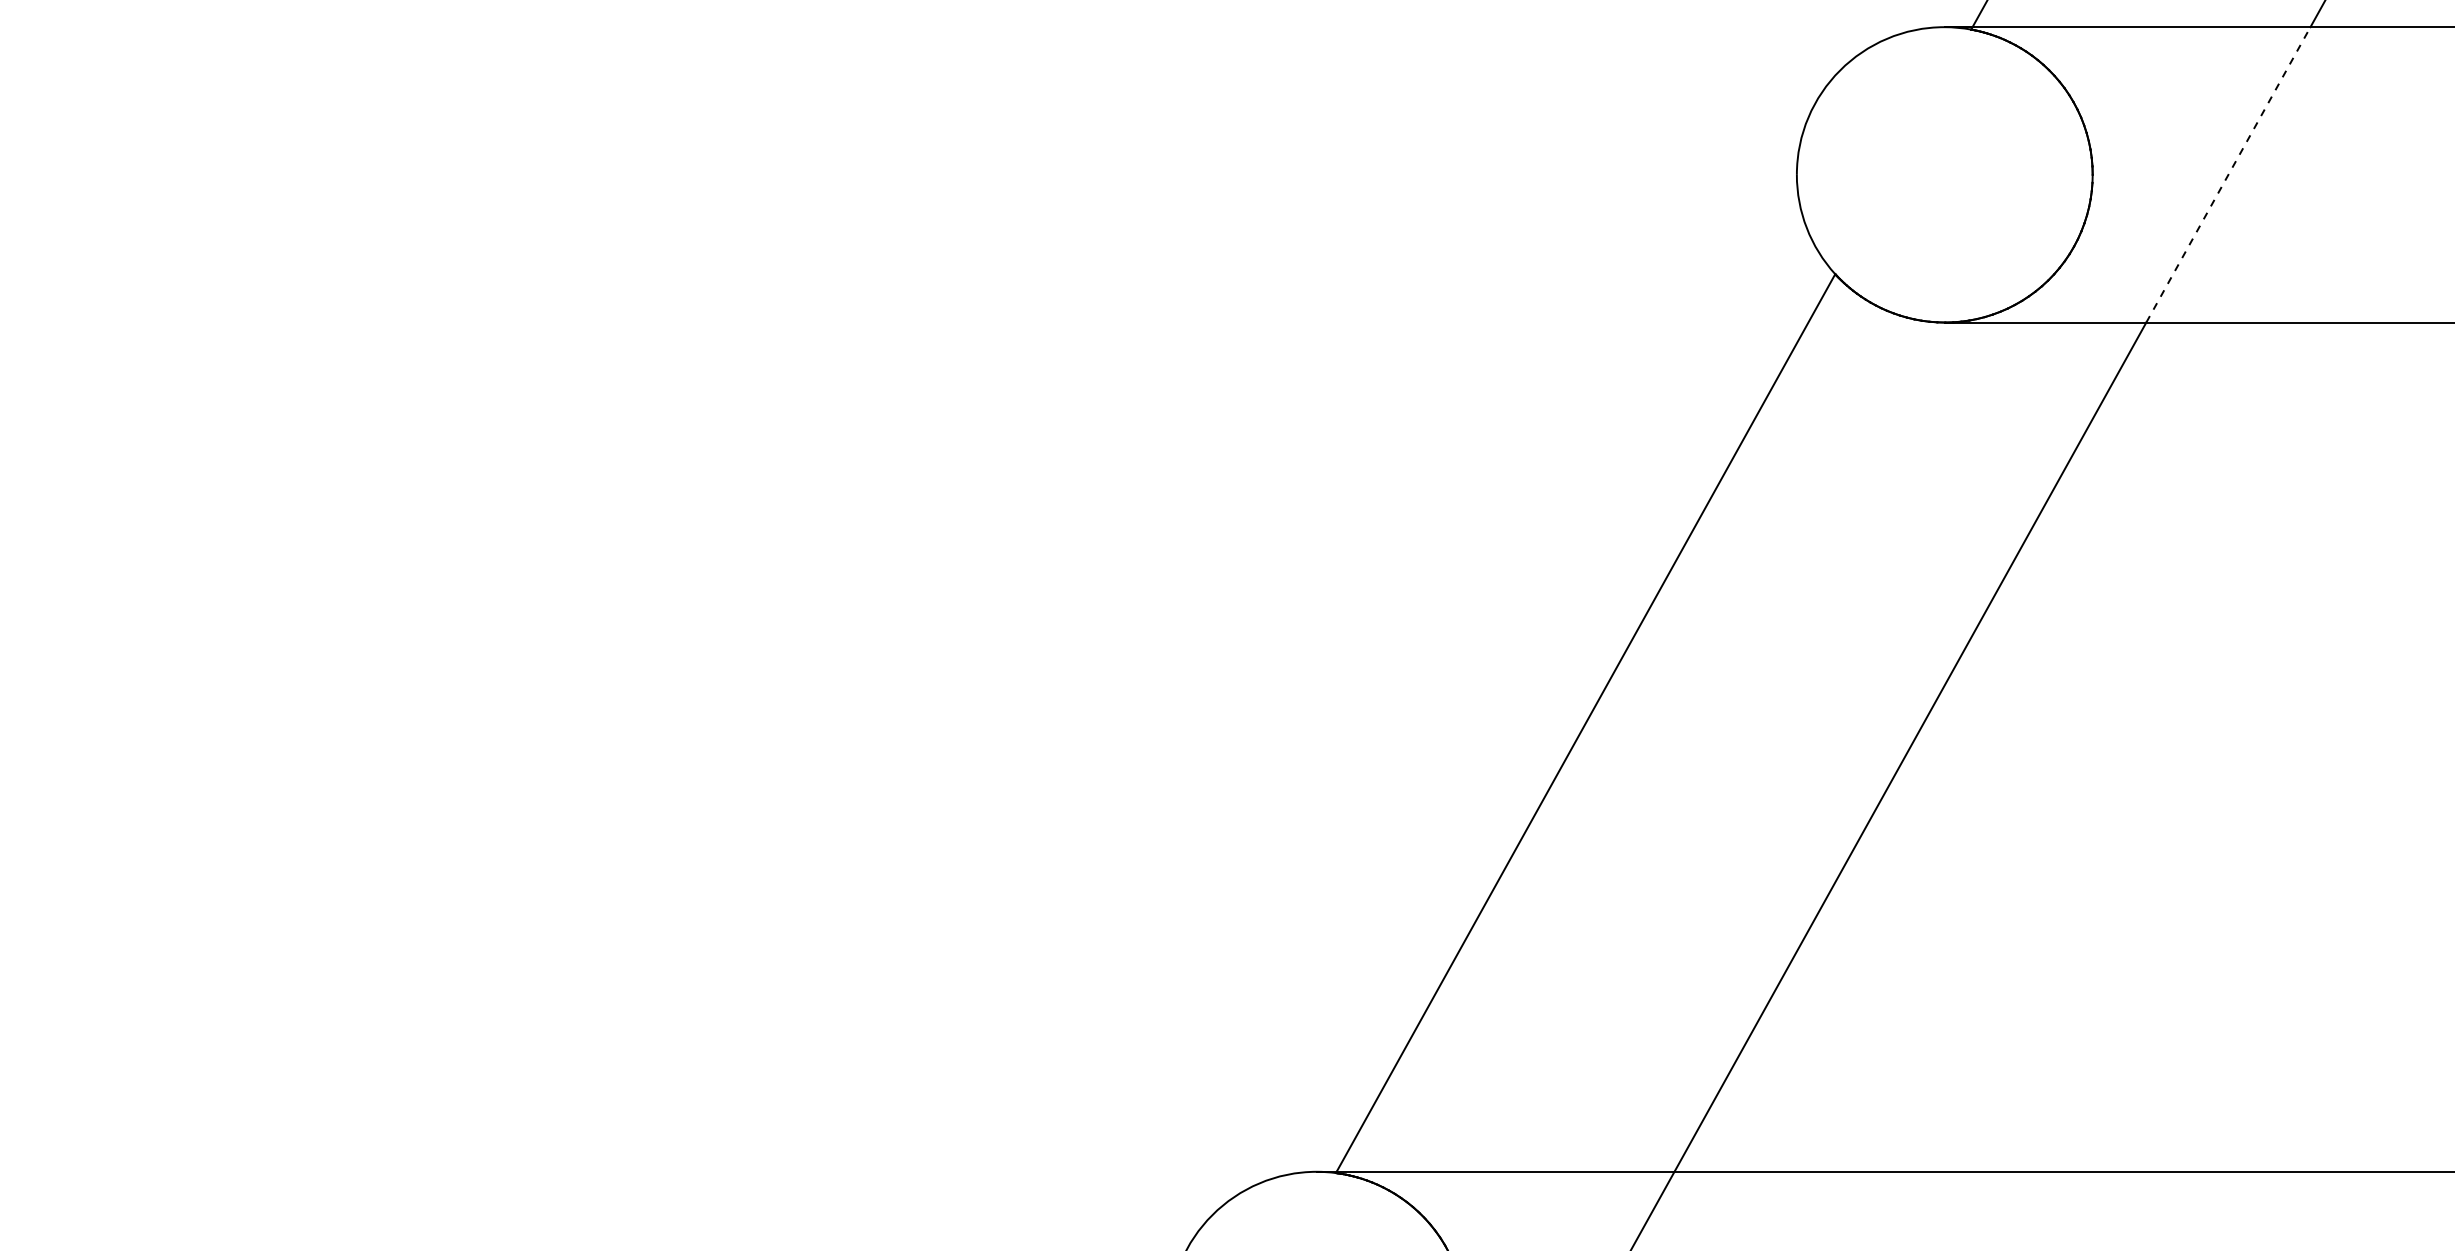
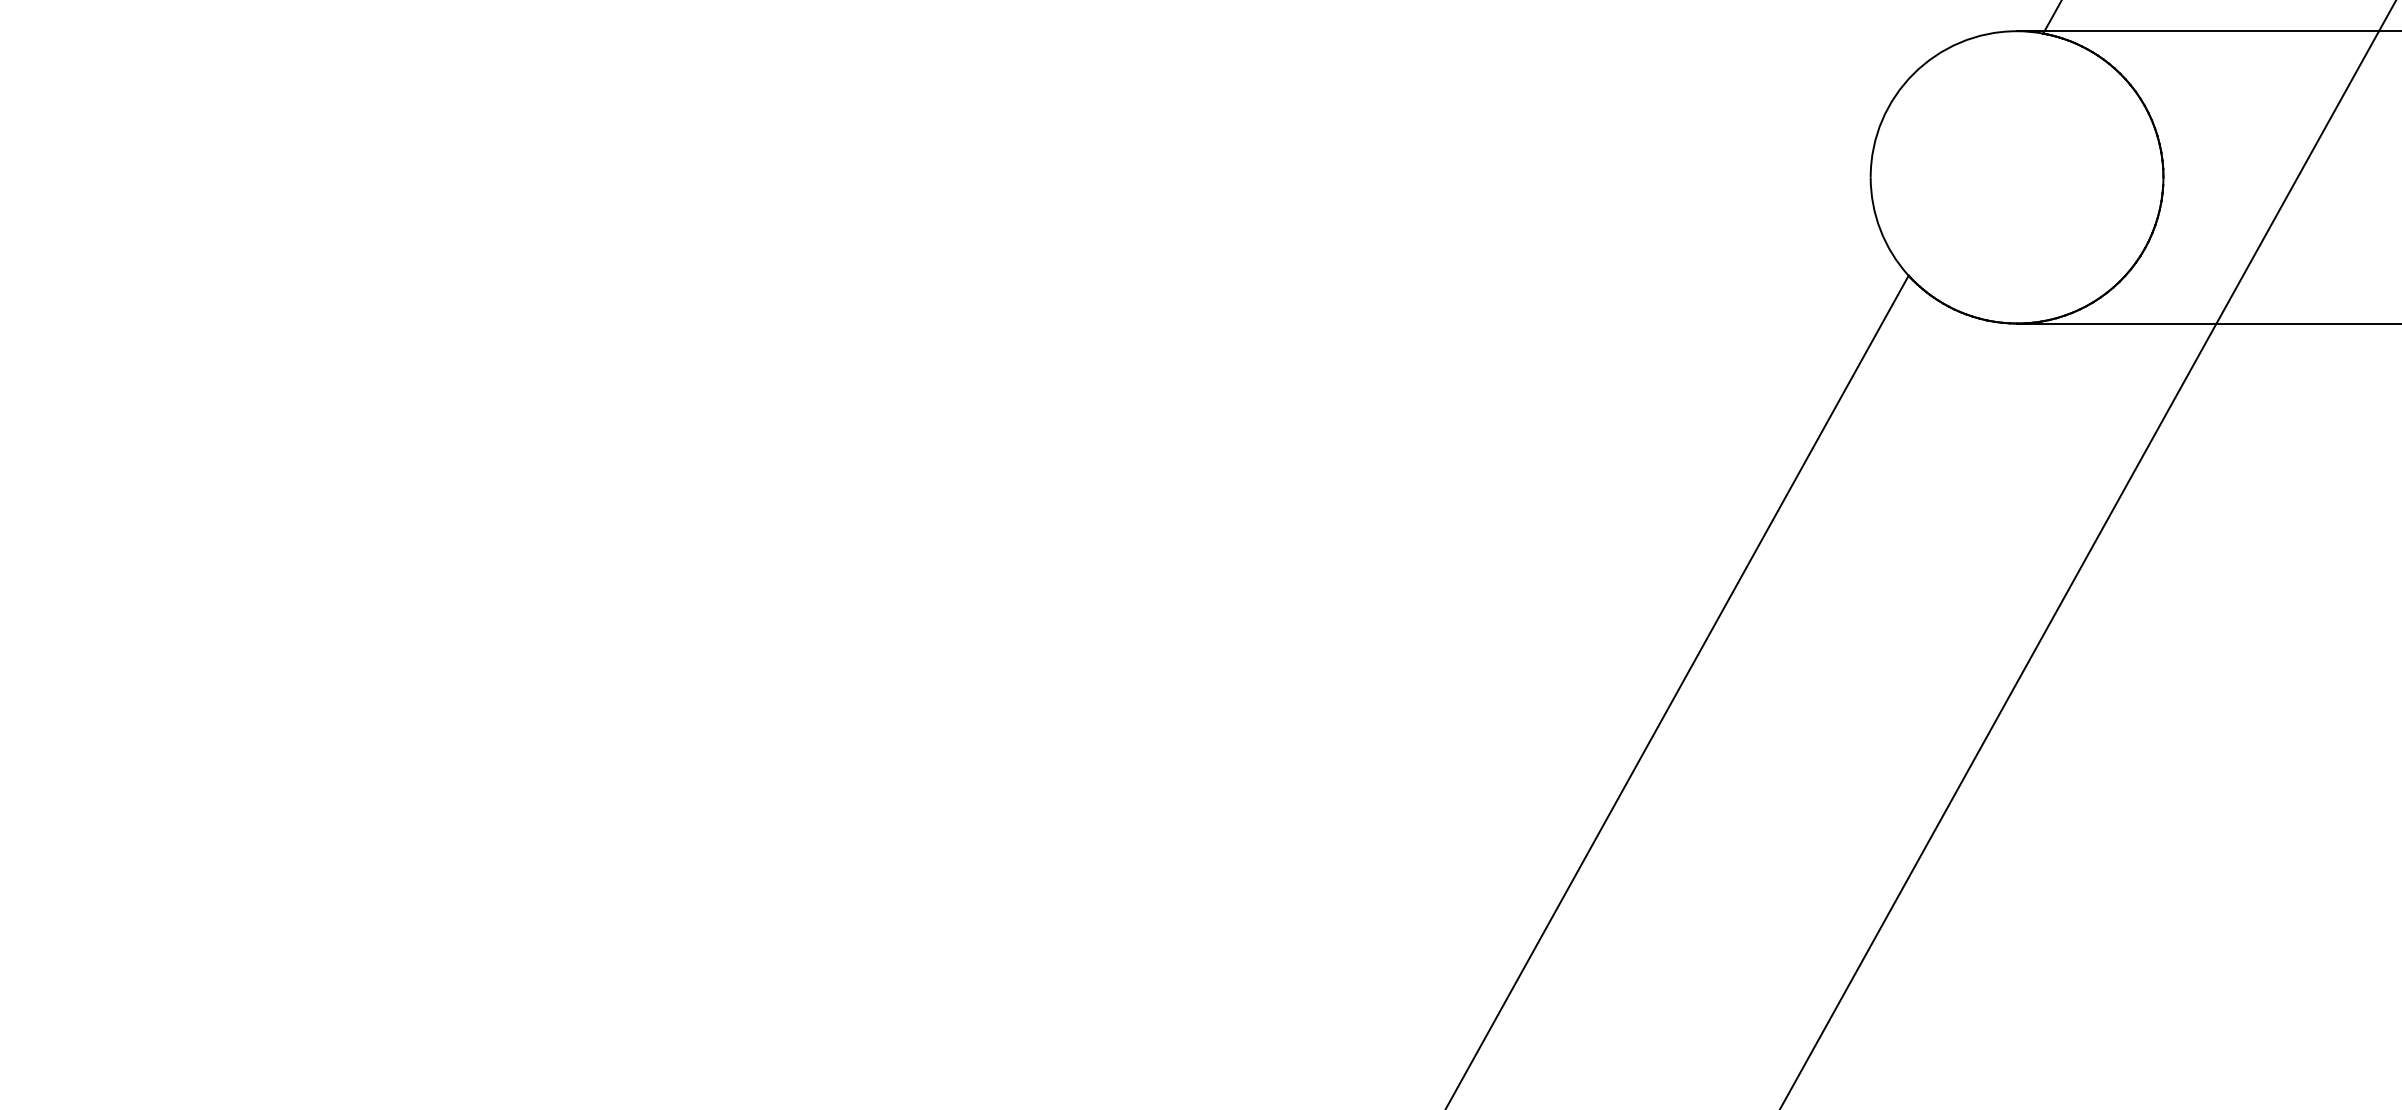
line: (2228, 174) -> (2297, 177), dashed -> solid

